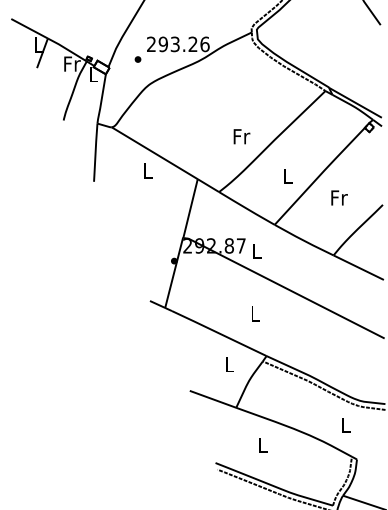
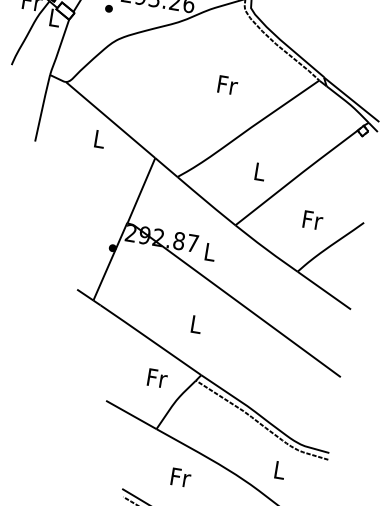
text: (241, 136) -> (227, 84), moved
text: (339, 197) -> (313, 219), moved
text: (229, 364) -> (156, 377), L -> Fr
text: (263, 444) -> (181, 476), L -> Fr

